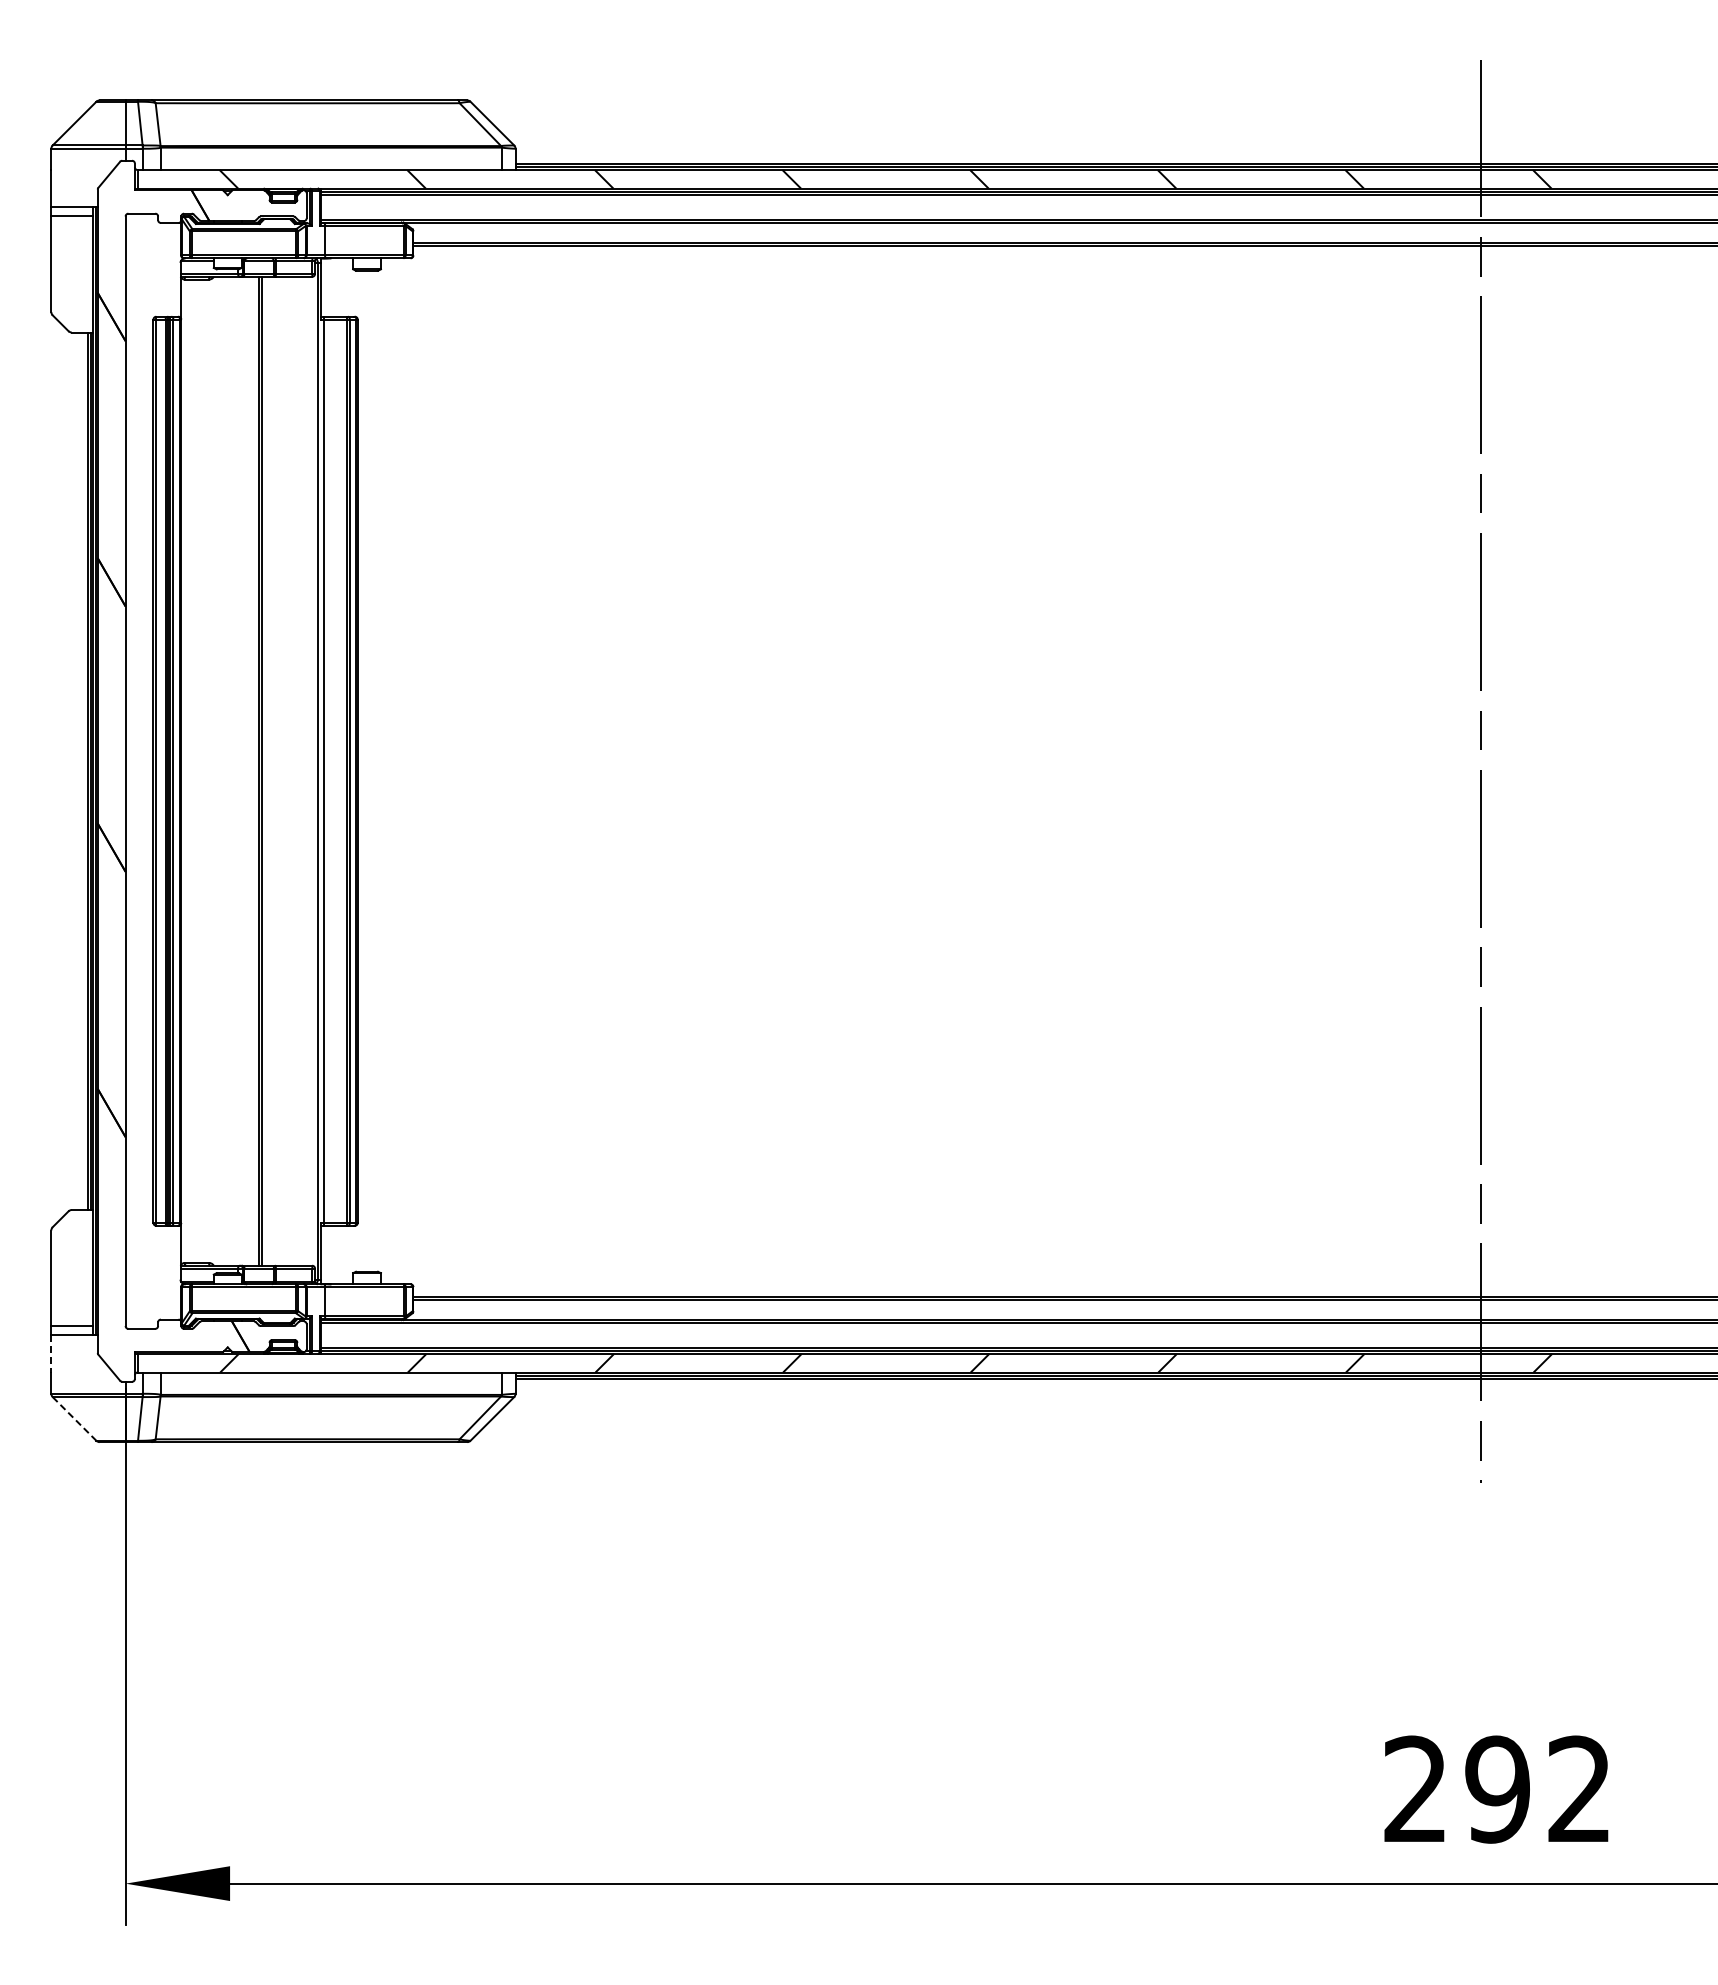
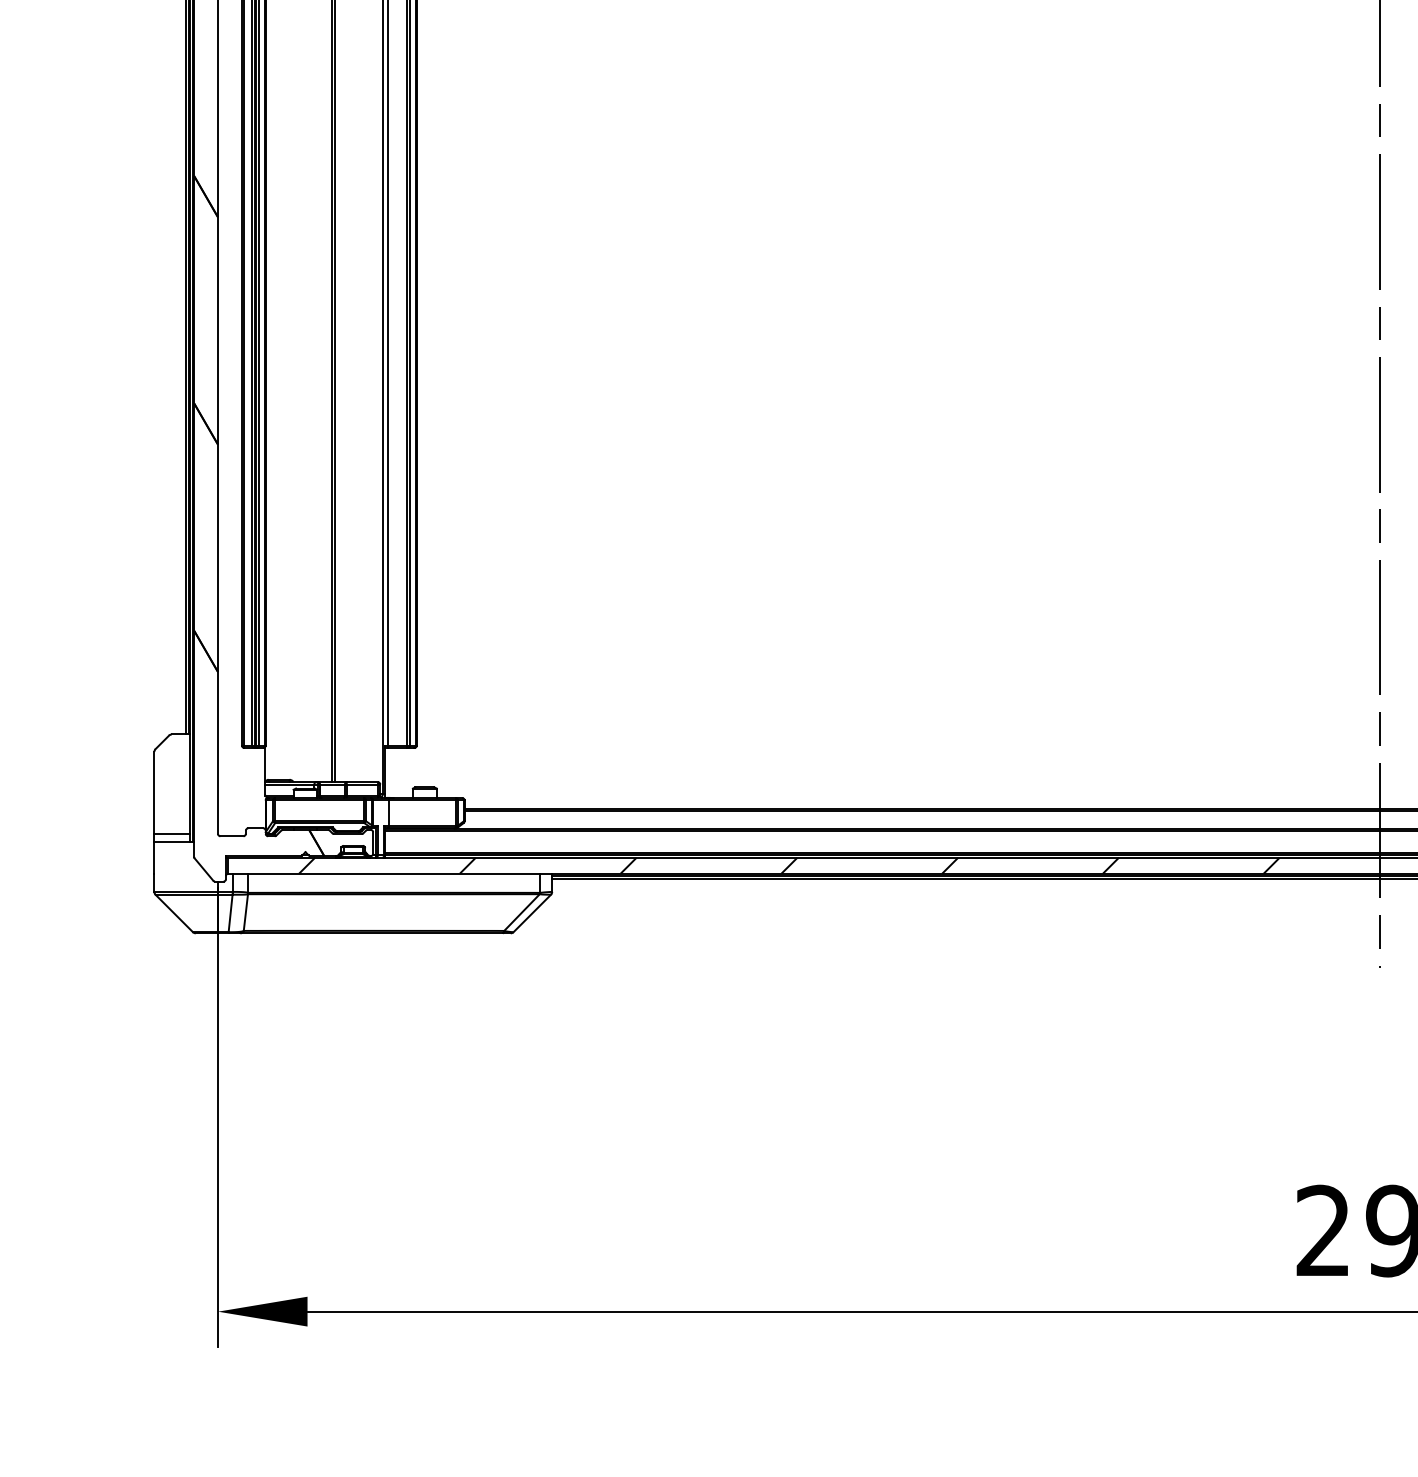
line: (51, 1353) -> (154, 857), dashed -> solid
line: (74, 1418) -> (174, 913), dashed -> solid

